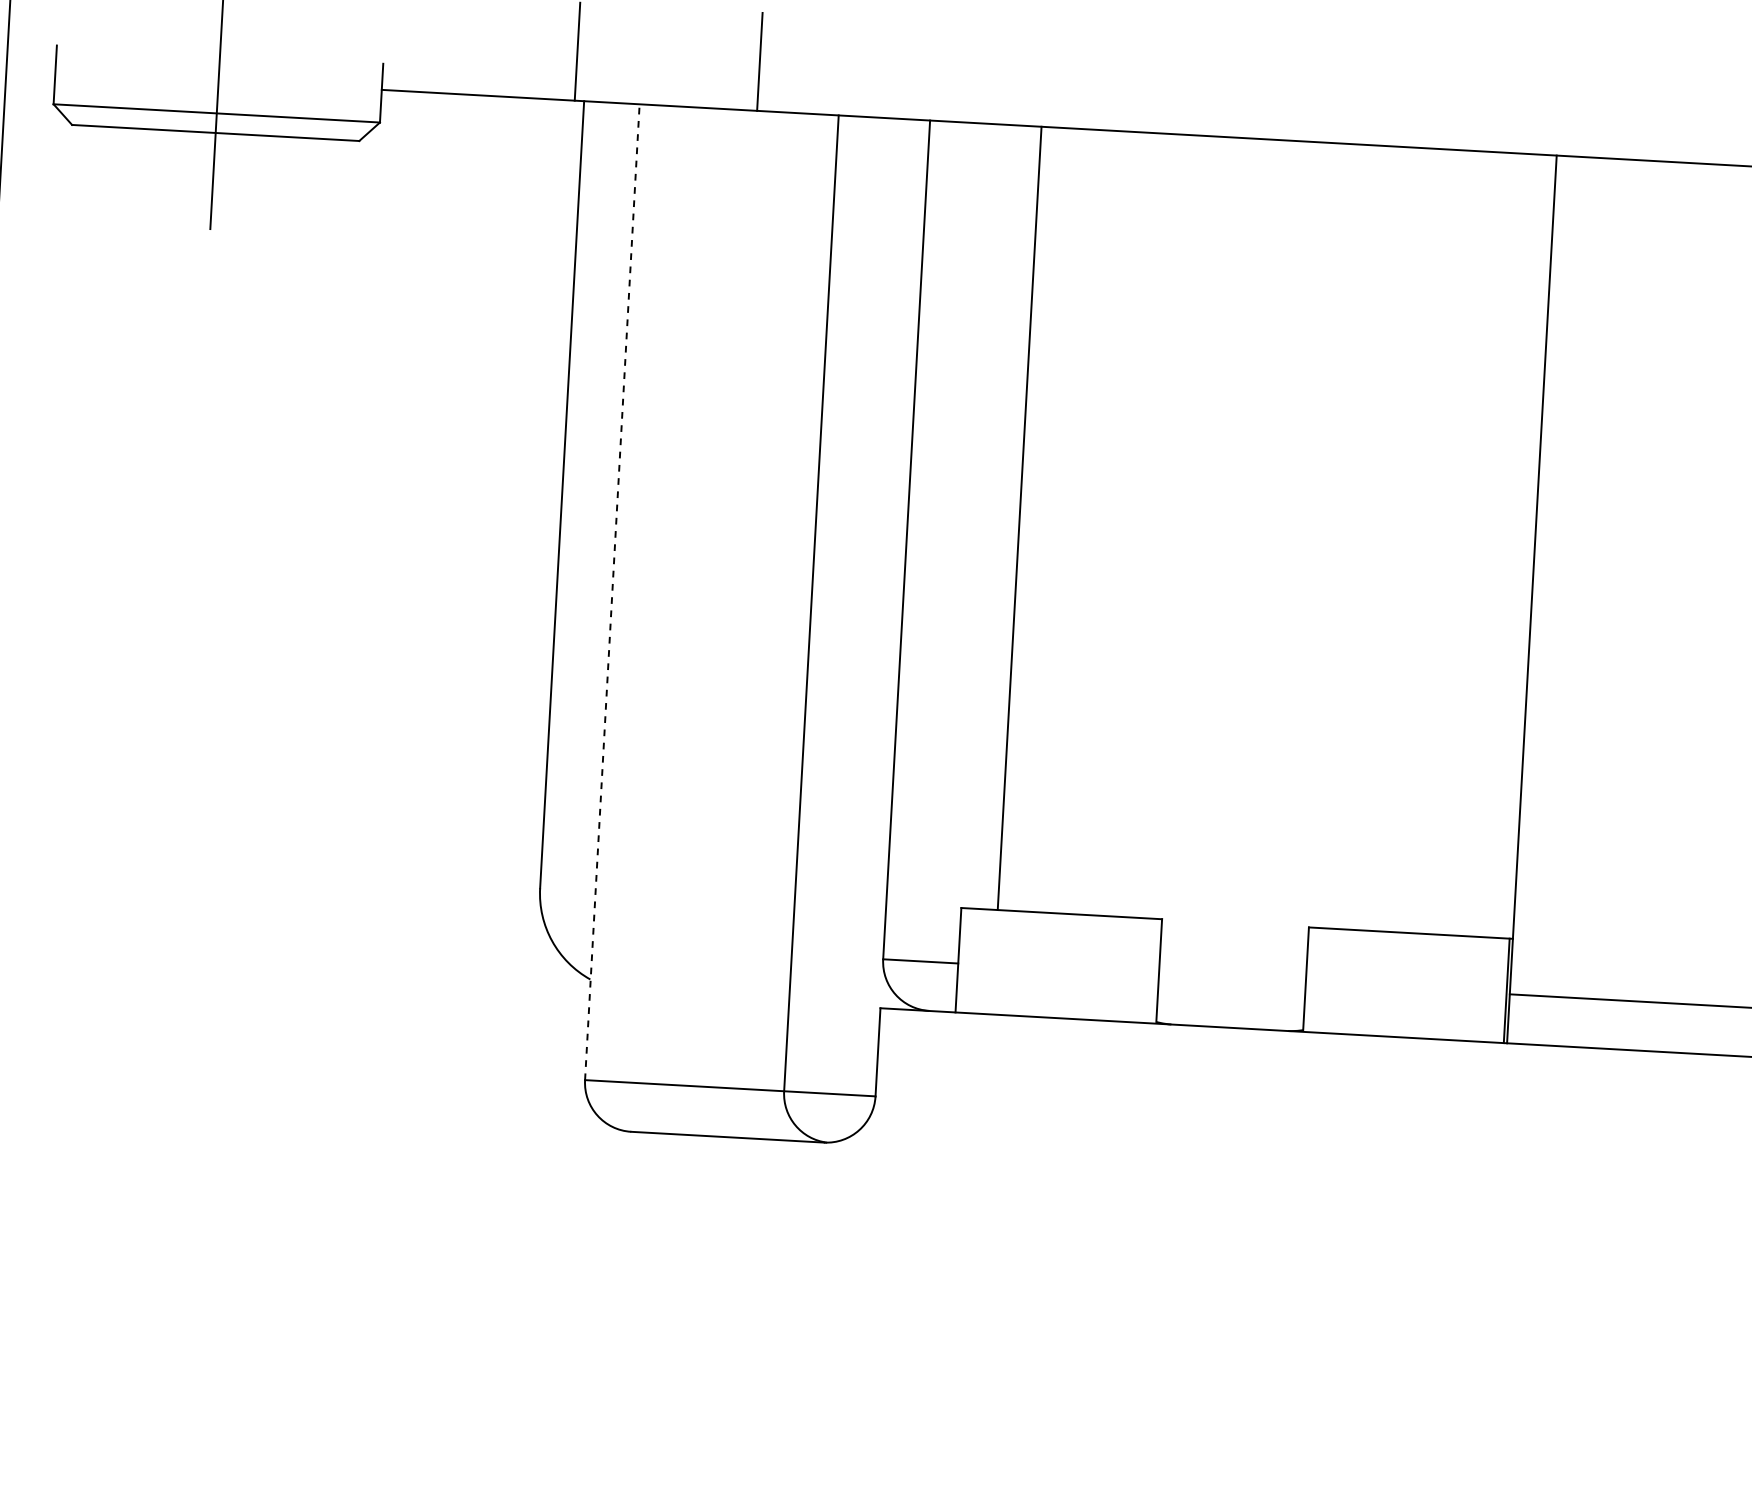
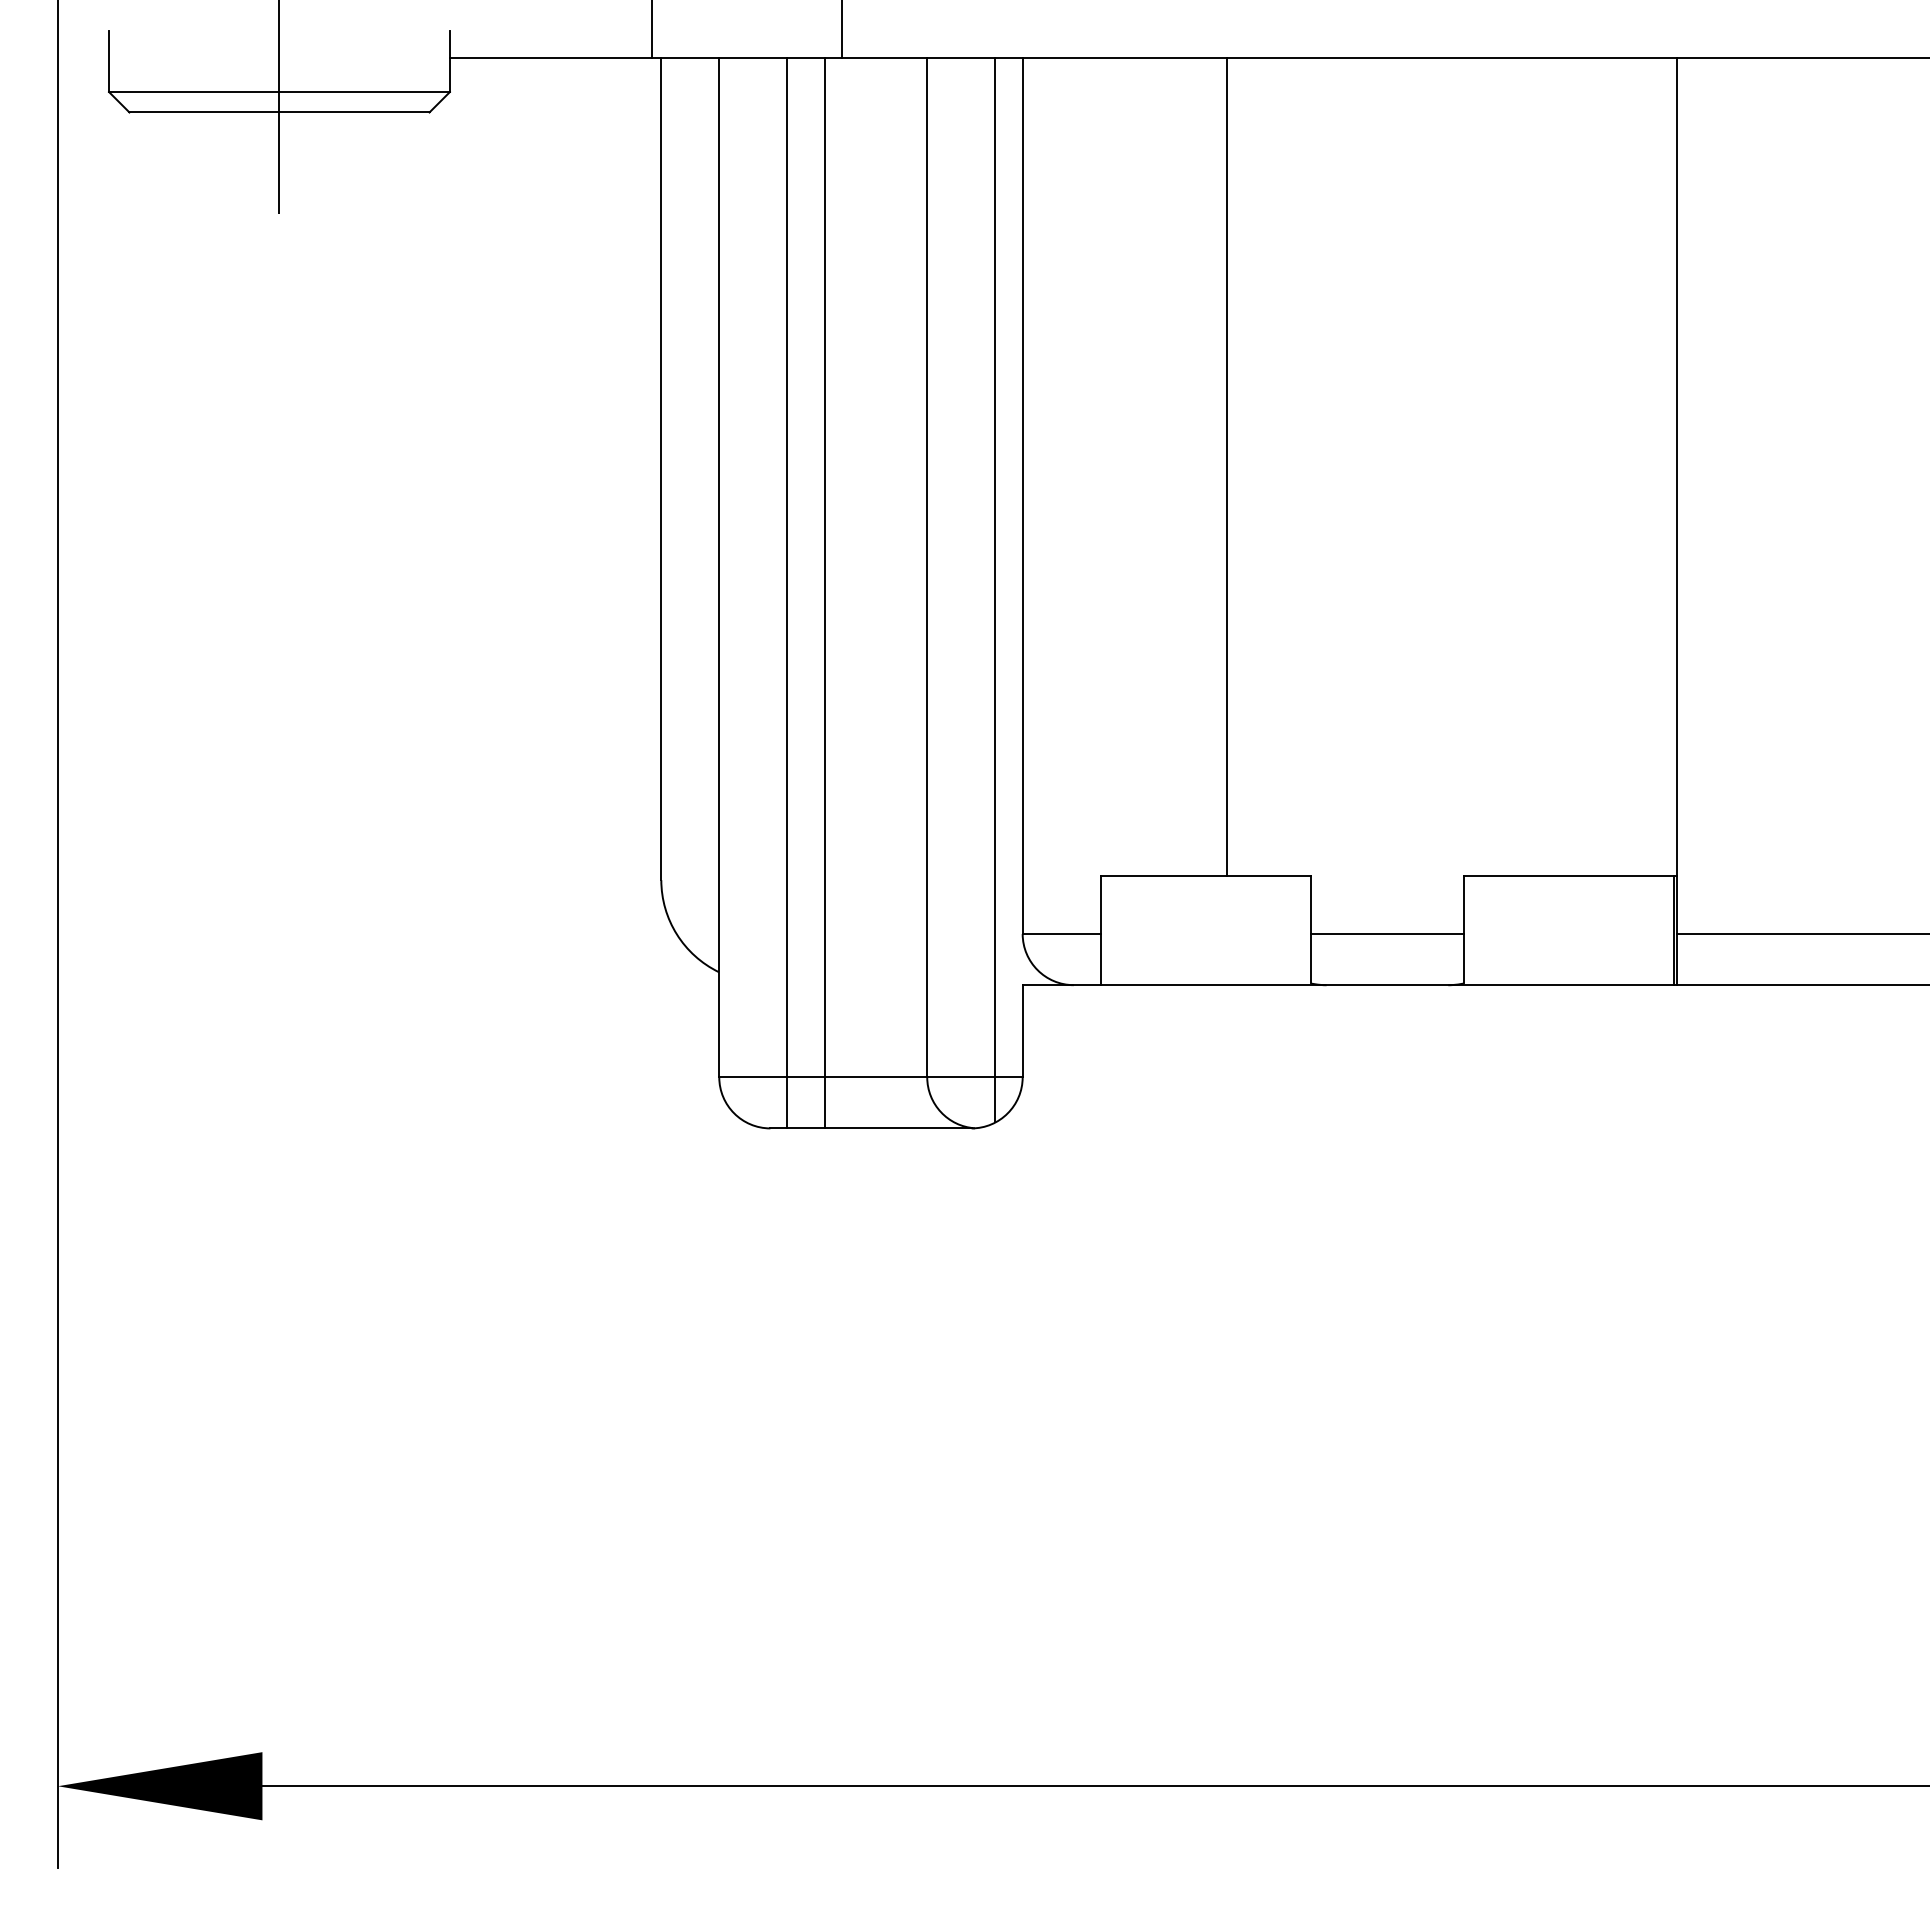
line: (1020, 517) -> (1227, 466), moved
line: (612, 592) -> (719, 567), dashed -> solid
line: (676, 619) -> (787, 592), added
line: (711, 621) -> (824, 592), added
line: (875, 627) -> (995, 589), added
line: (1232, 979) -> (1387, 934), added

